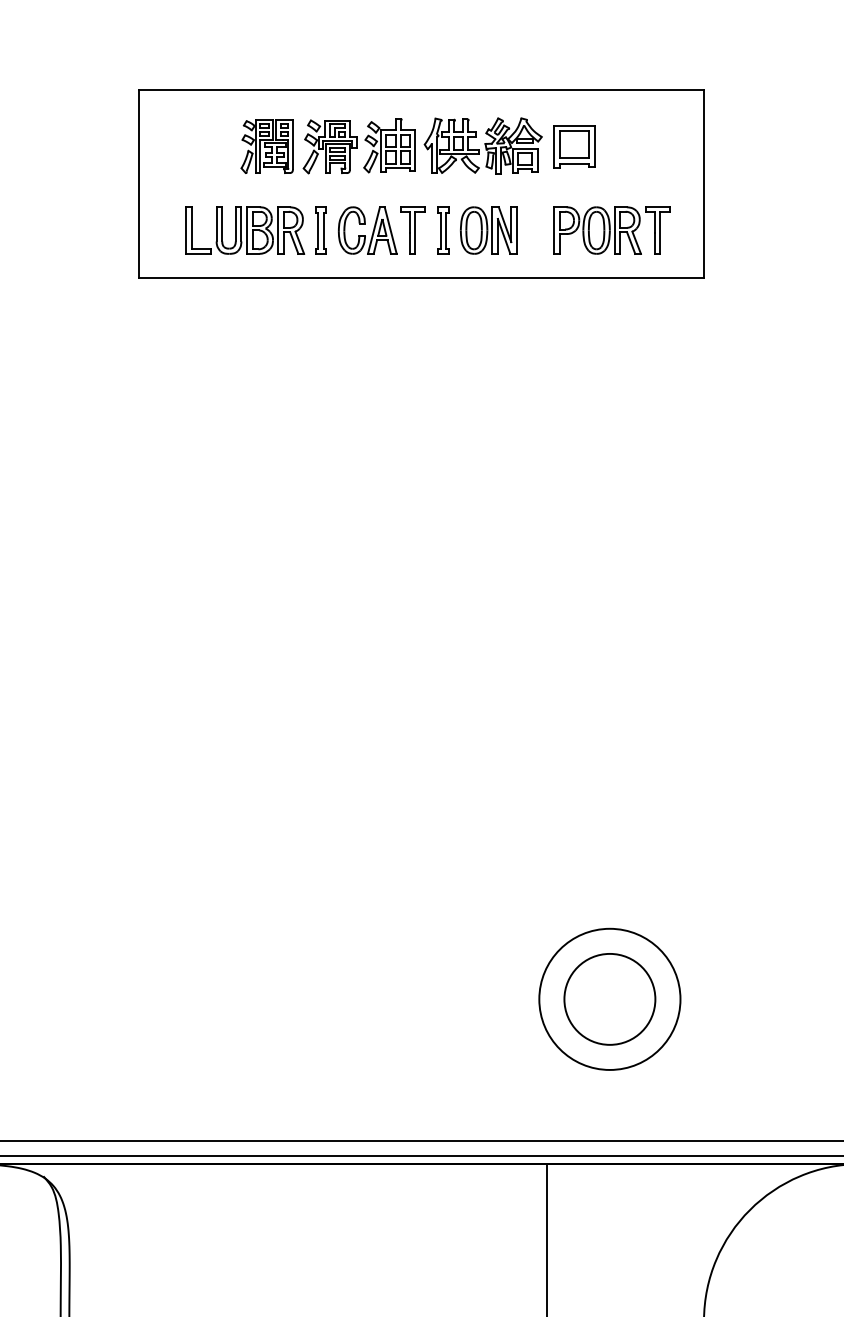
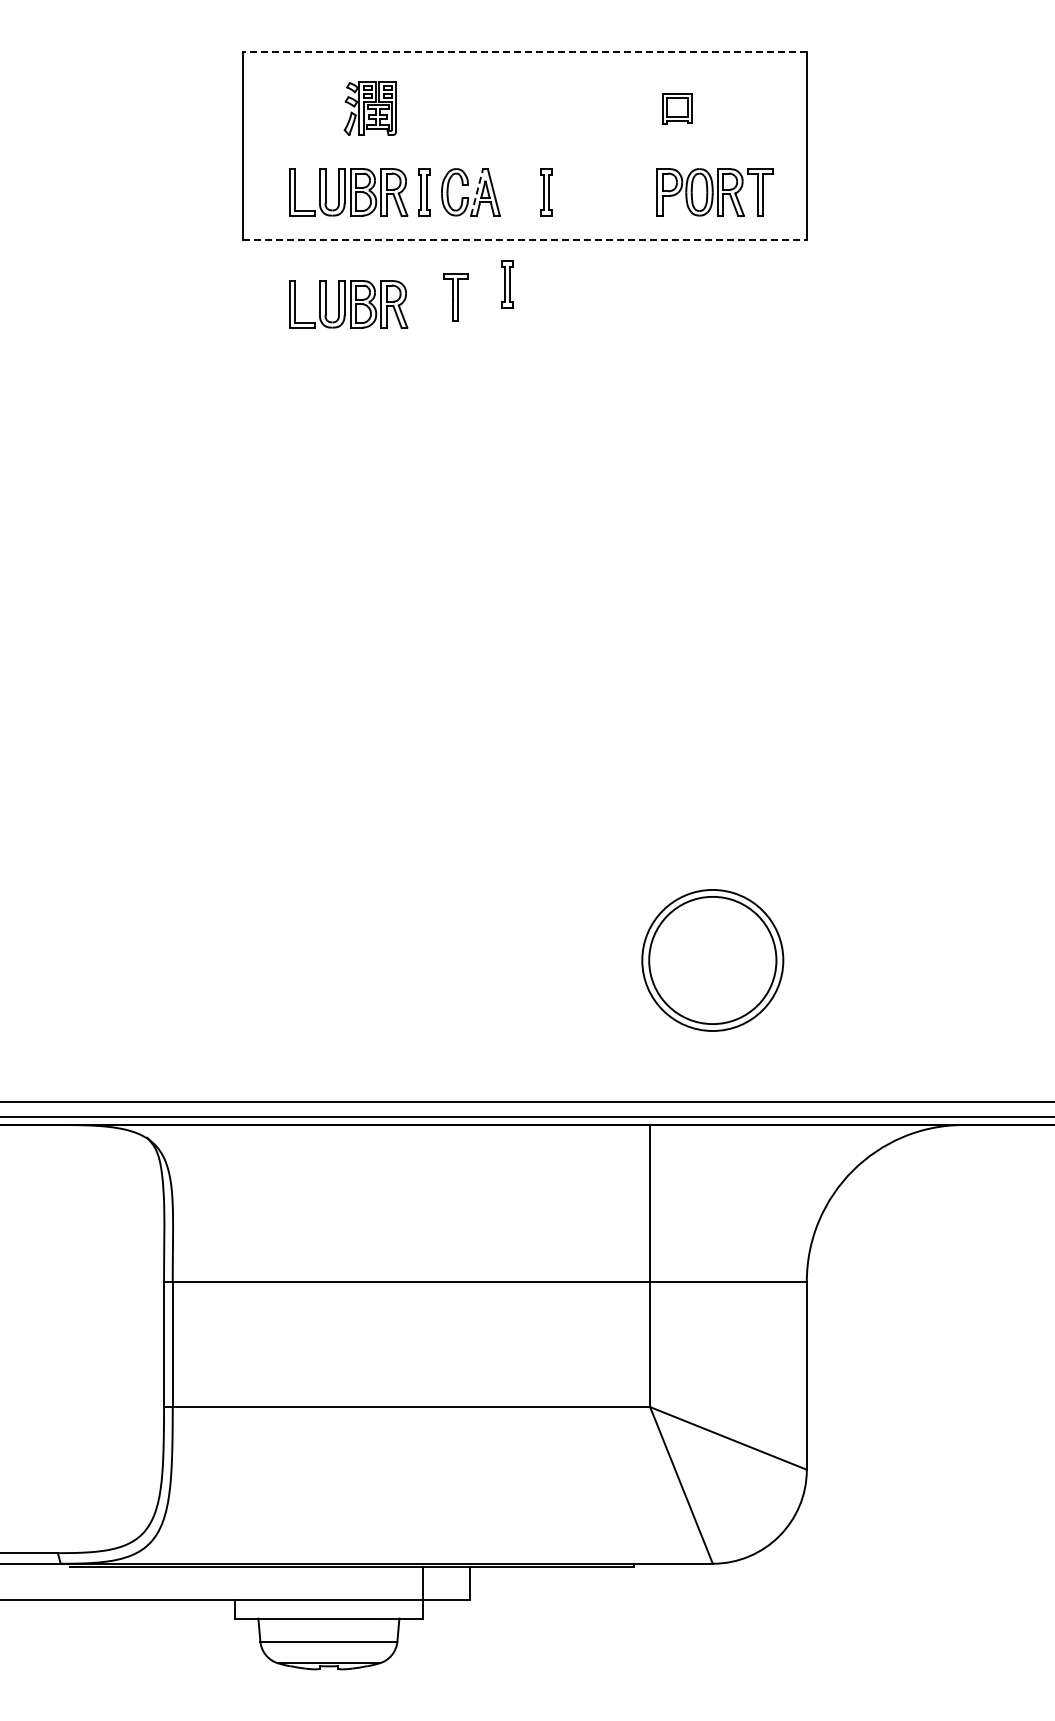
line: (421, 89) -> (524, 51), solid -> dashed
part: (422, 145) -> (525, 107), removed
part: (574, 146) -> (677, 108), size x0.7
line: (374, 229) -> (477, 191), solid -> dashed
part: (412, 230) -> (455, 297), moved
part: (488, 230) -> (591, 192), removed
line: (422, 277) -> (525, 239), solid -> dashed
part: (404, 322) -> (507, 284), added
part: (245, 342) -> (348, 304), added
circle: (609, 999) -> (712, 960), size x1.4

